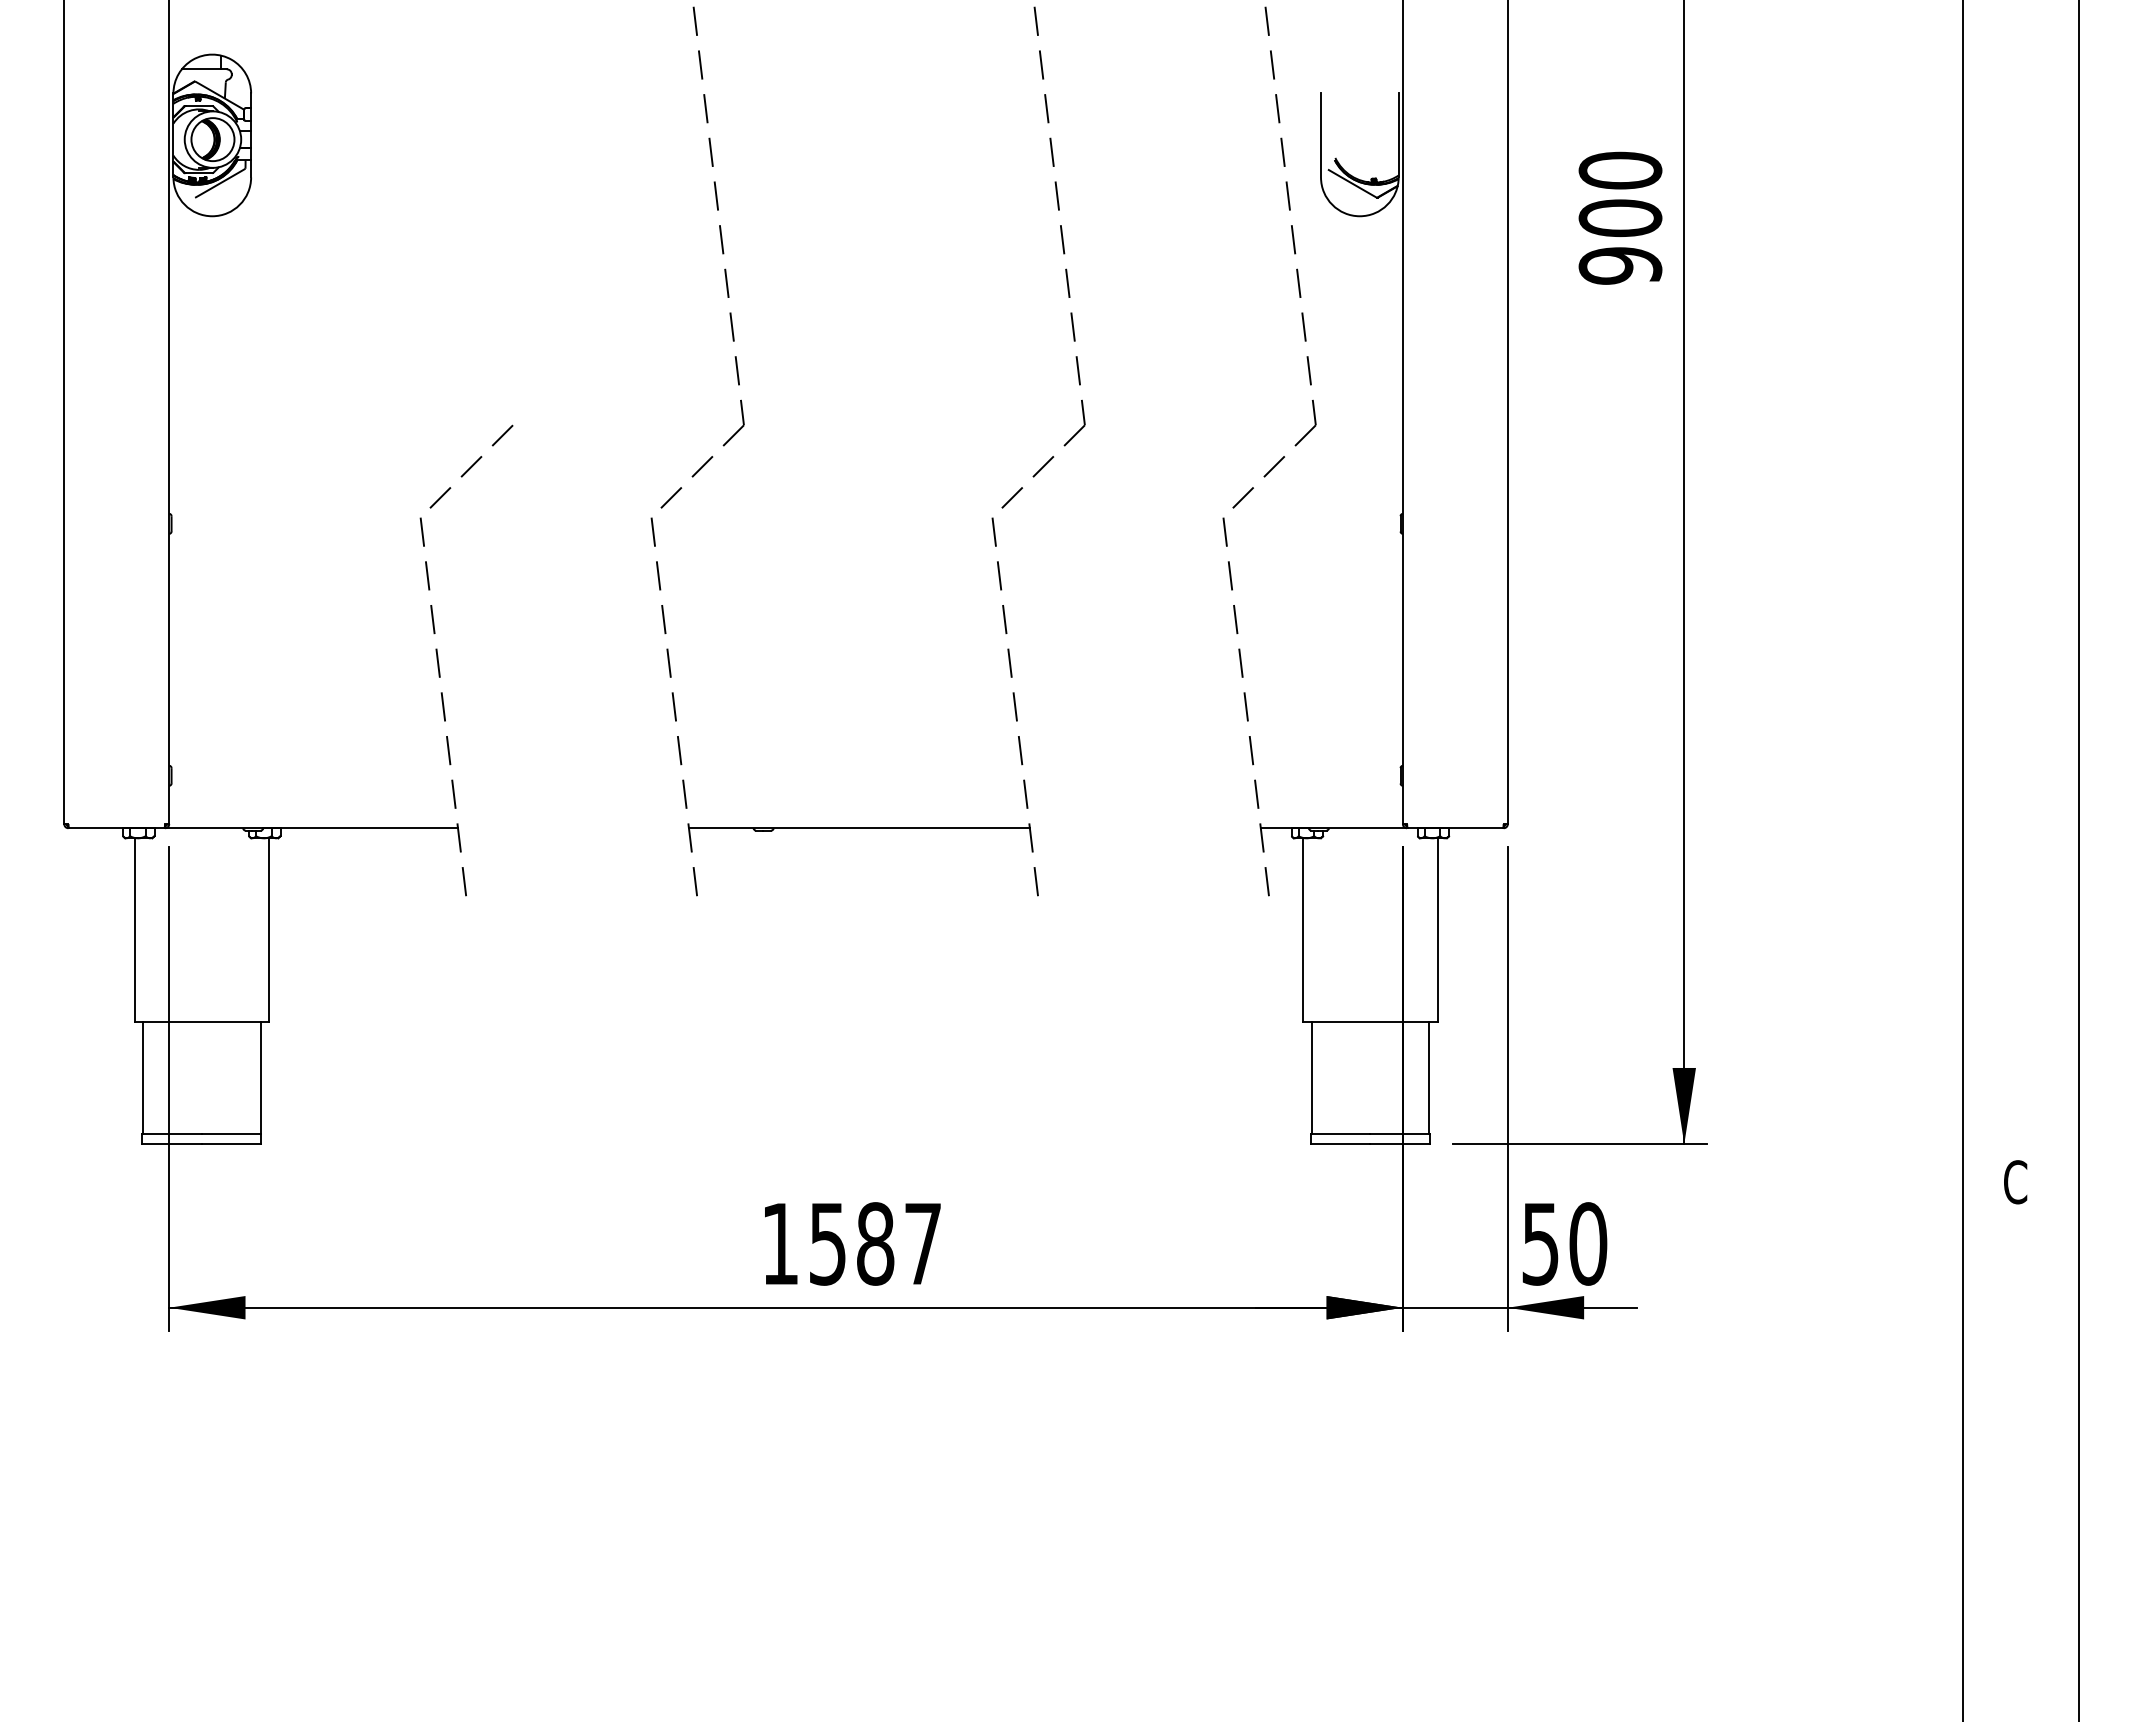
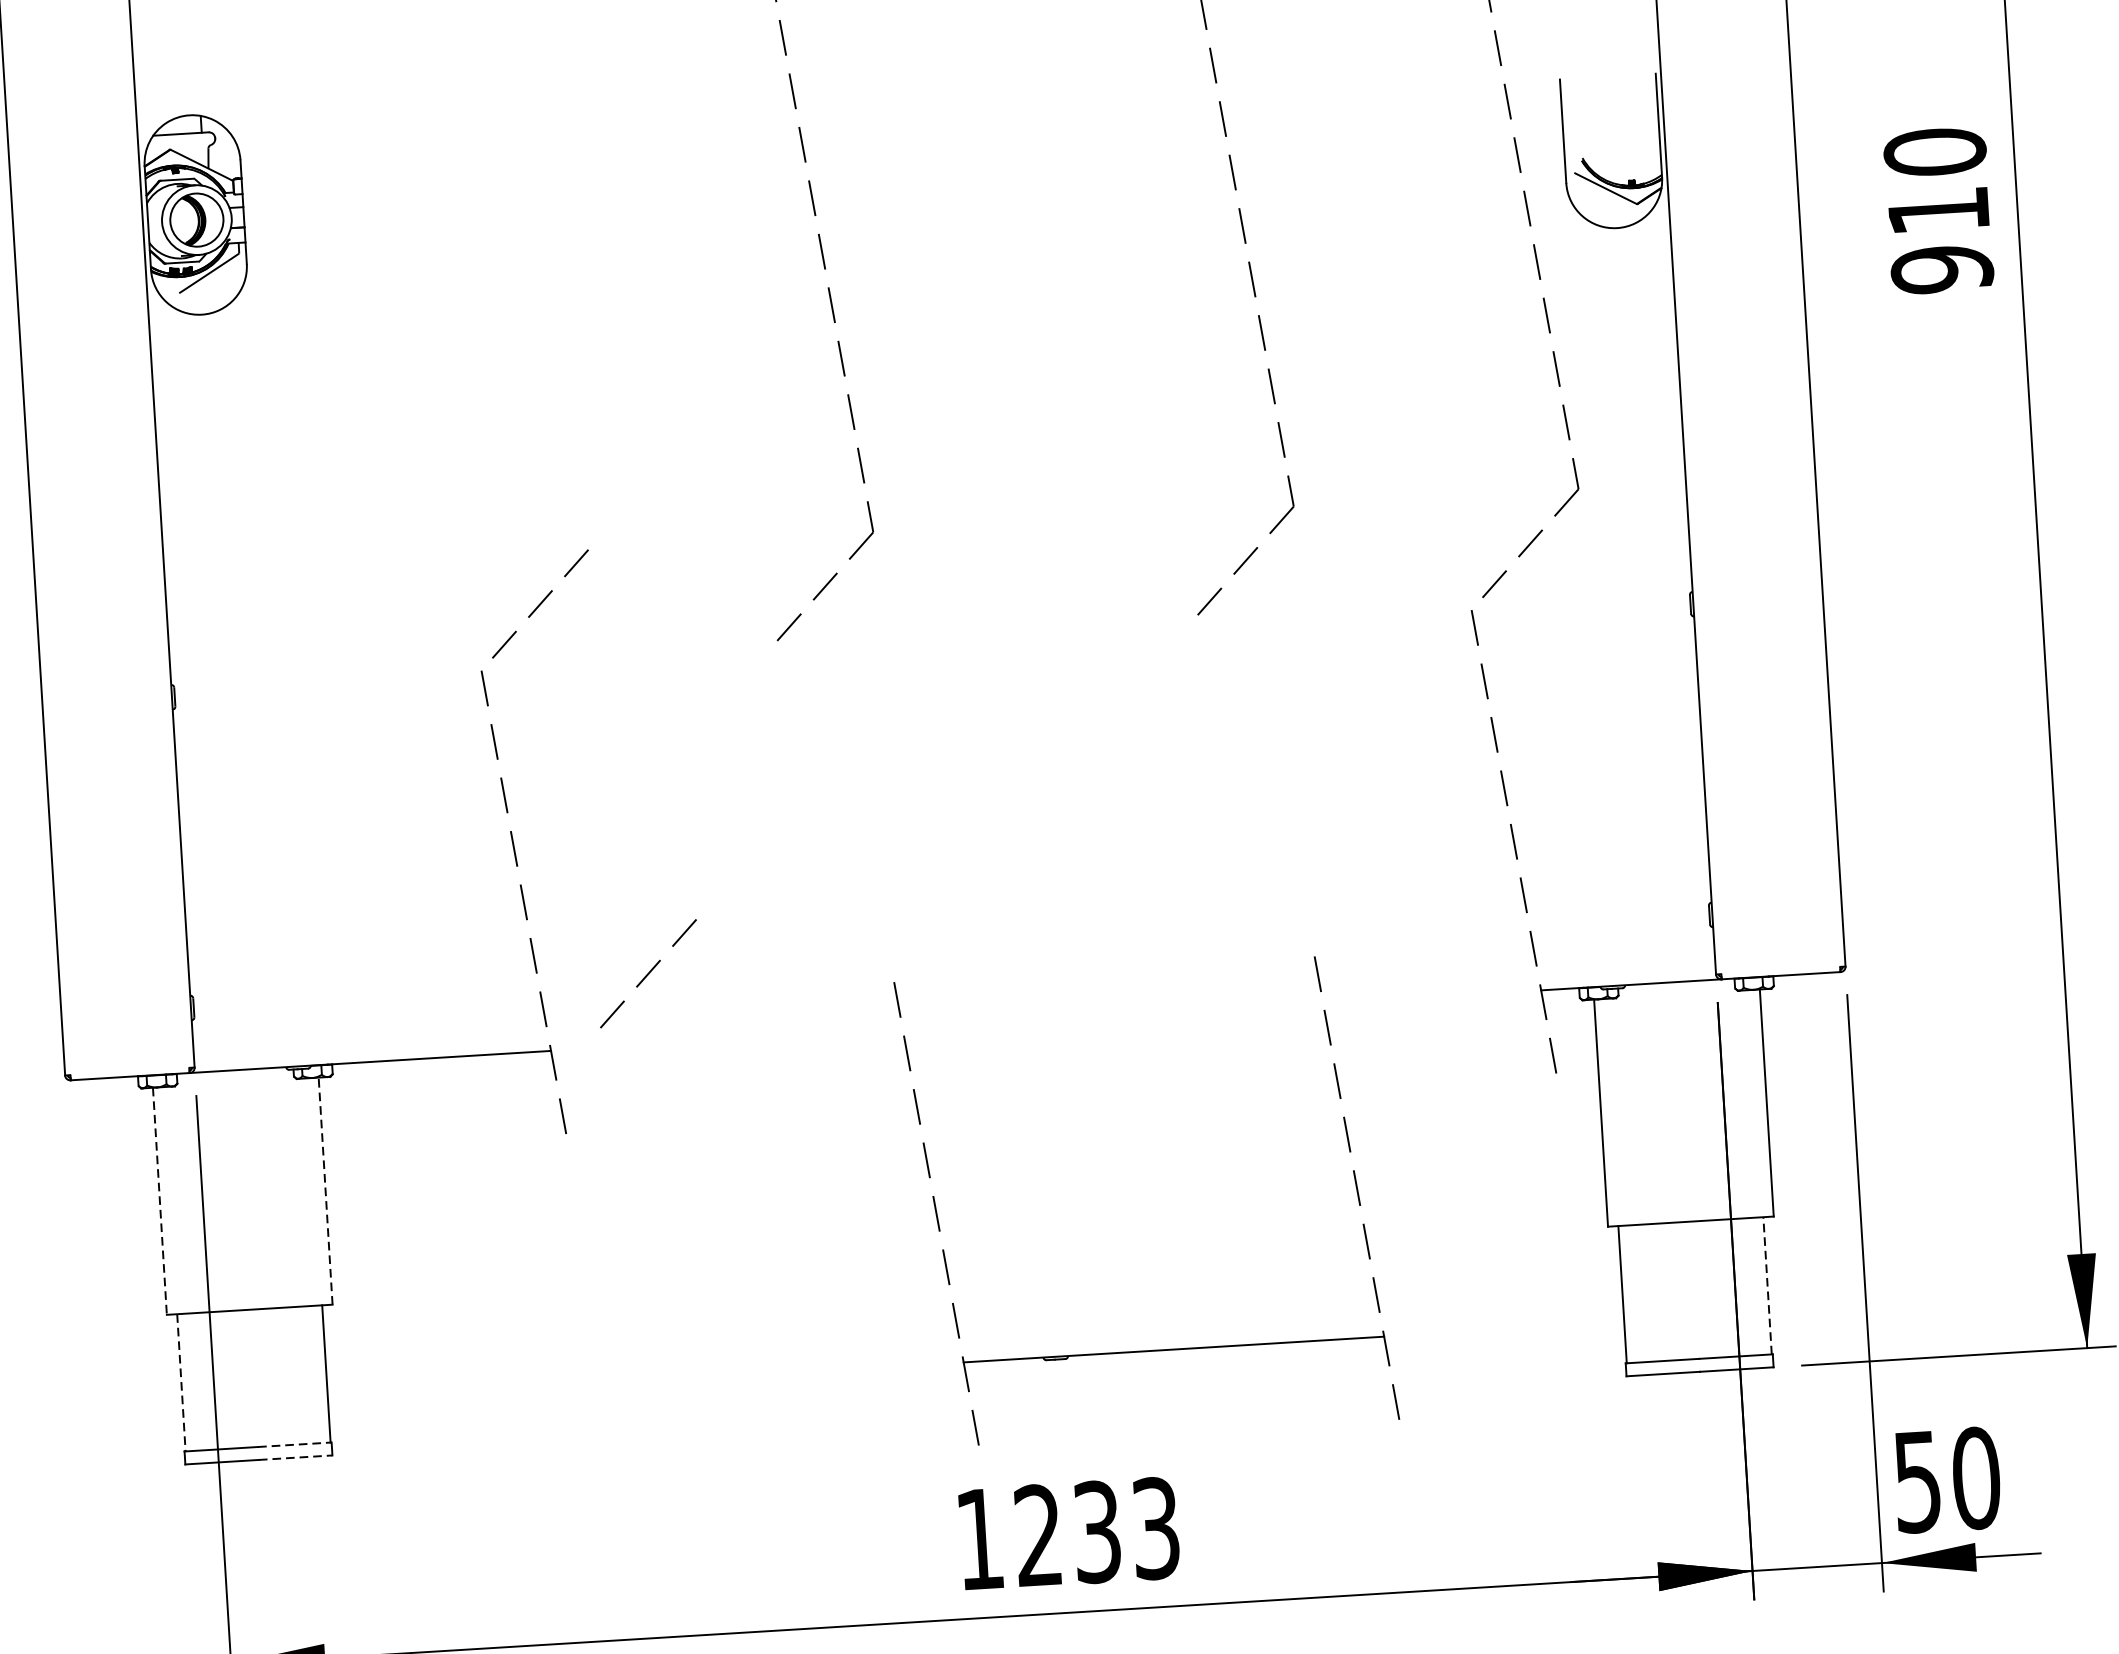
text: (1620, 218) -> (1938, 211), 900 -> 910
line: (540, 770) -> (648, 973), added
part: (844, 827) -> (1155, 1349), moved
line: (268, 929) -> (324, 1190), solid -> dashed
line: (134, 930) -> (159, 1201), solid -> dashed
line: (143, 1078) -> (182, 1383), solid -> dashed
line: (1429, 1078) -> (1768, 1286), solid -> dashed
line: (231, 1133) -> (294, 1444), solid -> dashed
line: (231, 1144) -> (295, 1458), solid -> dashed
text: (875, 1243) -> (1097, 1531), 1587 -> 1233

